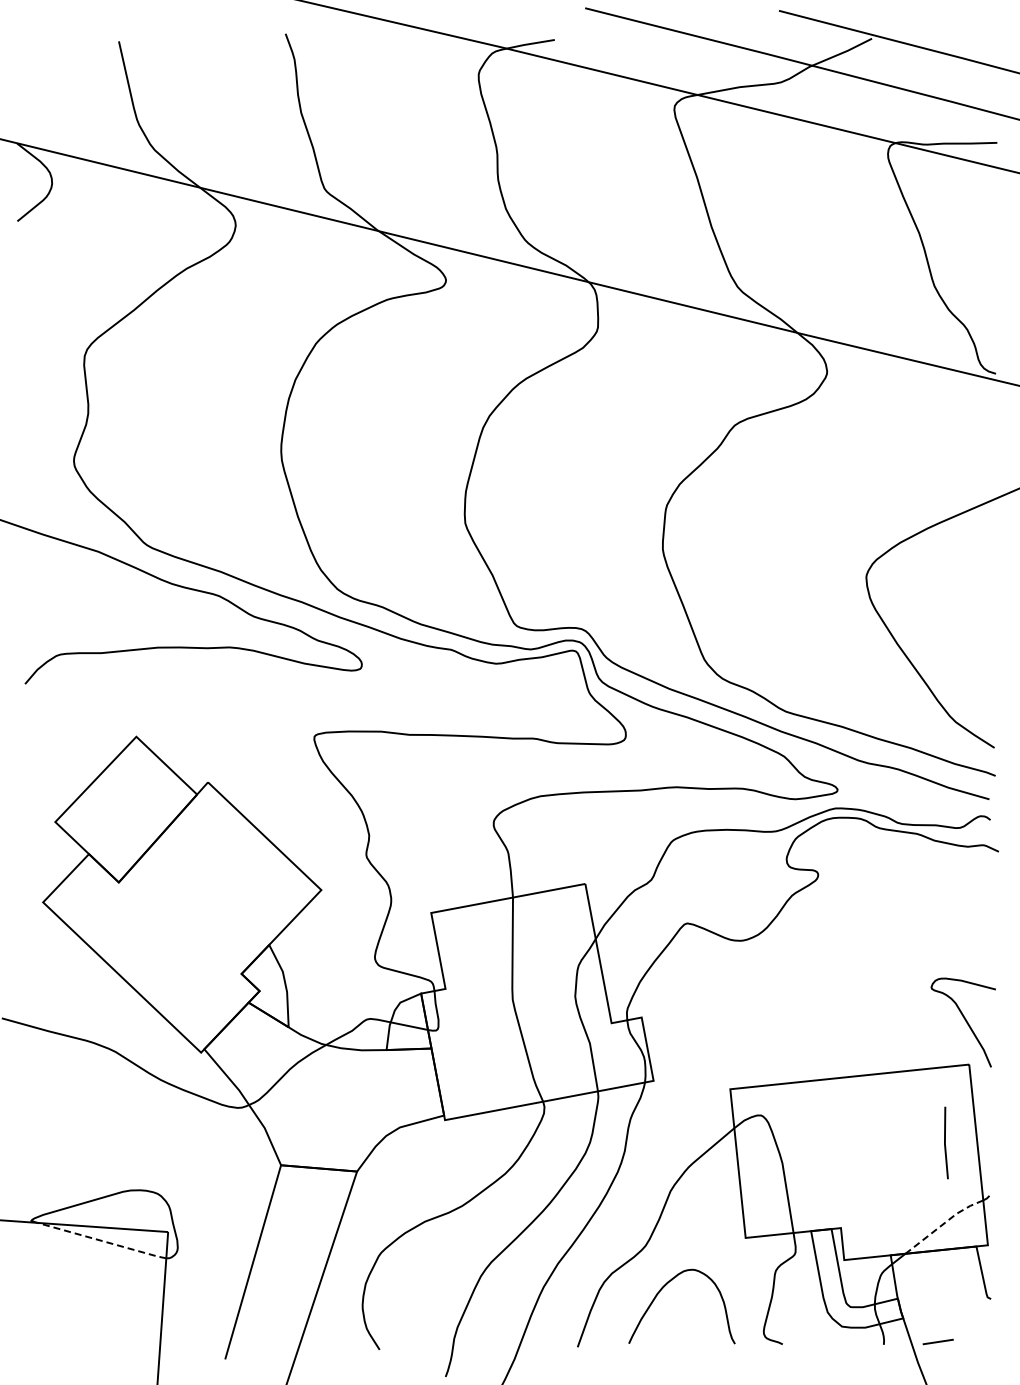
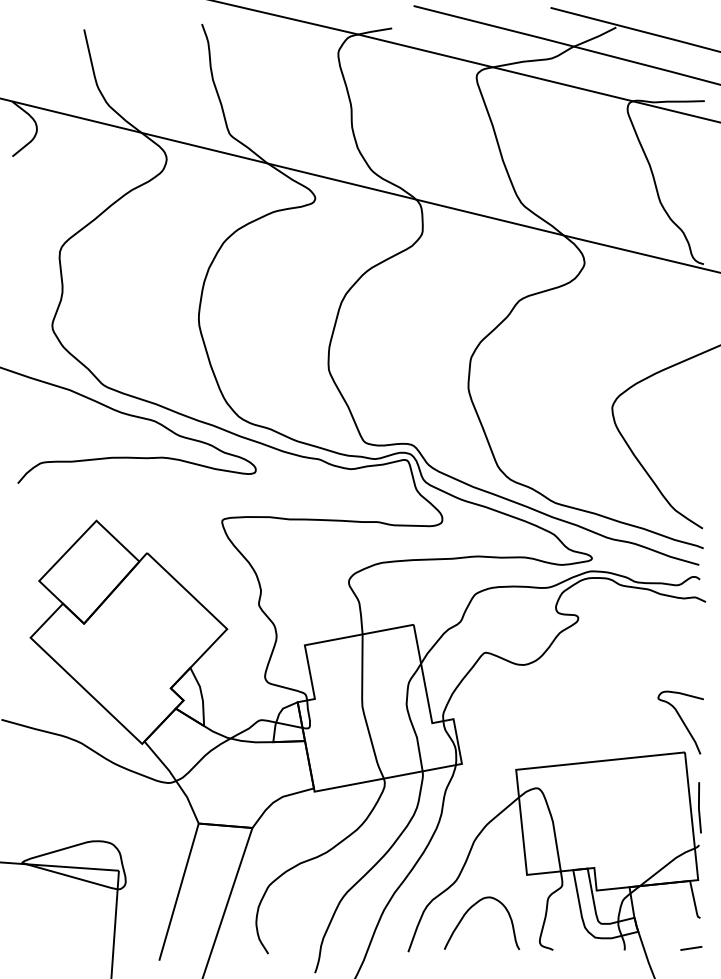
line: (945, 1142) -> (699, 807), moved
line: (943, 1224) -> (666, 865), dashed -> solid
line: (102, 1241) -> (72, 877), dashed -> solid
line: (937, 1341) -> (690, 948), moved

